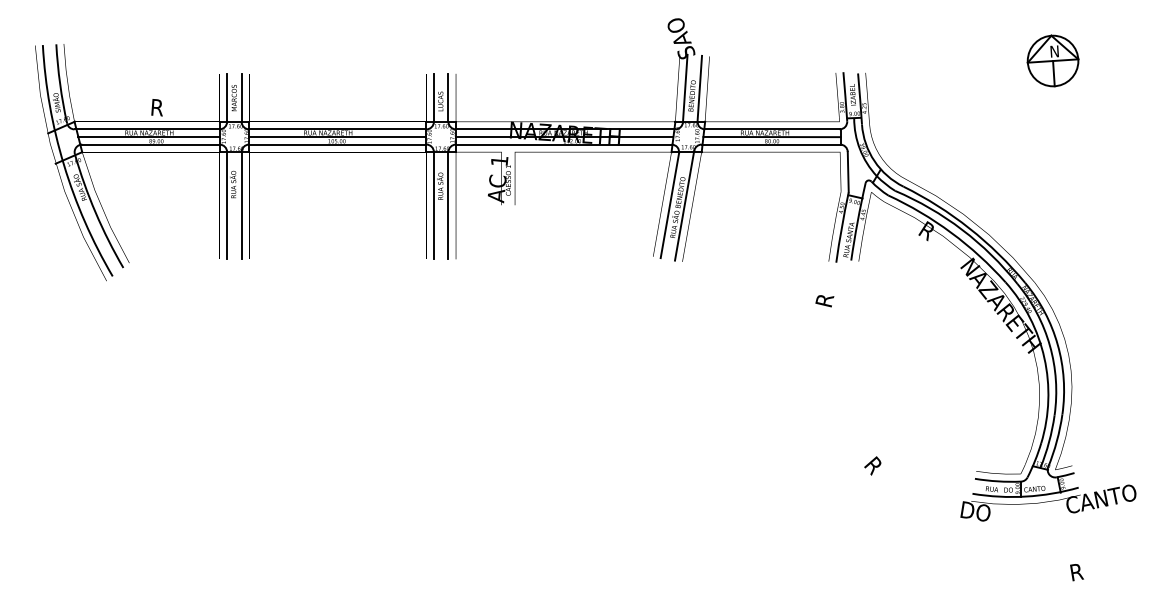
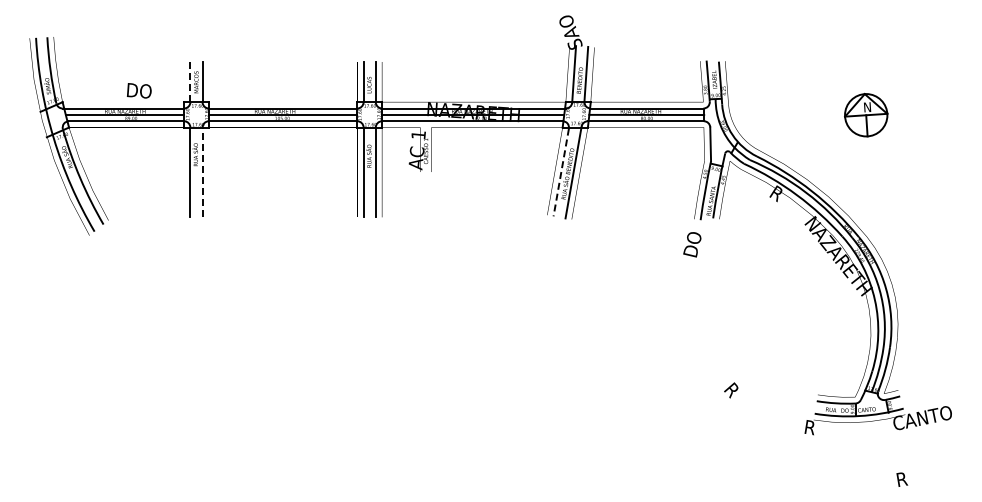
part: (1053, 60) -> (866, 114), moved
line: (227, 97) -> (190, 81), solid -> dashed
text: (166, 109) -> (139, 91), R -> DO
line: (241, 205) -> (202, 172), solid -> dashed
line: (670, 206) -> (561, 173), solid -> dashed
text: (827, 290) -> (693, 243), R -> DO
text: (975, 511) -> (817, 428), DO -> R

